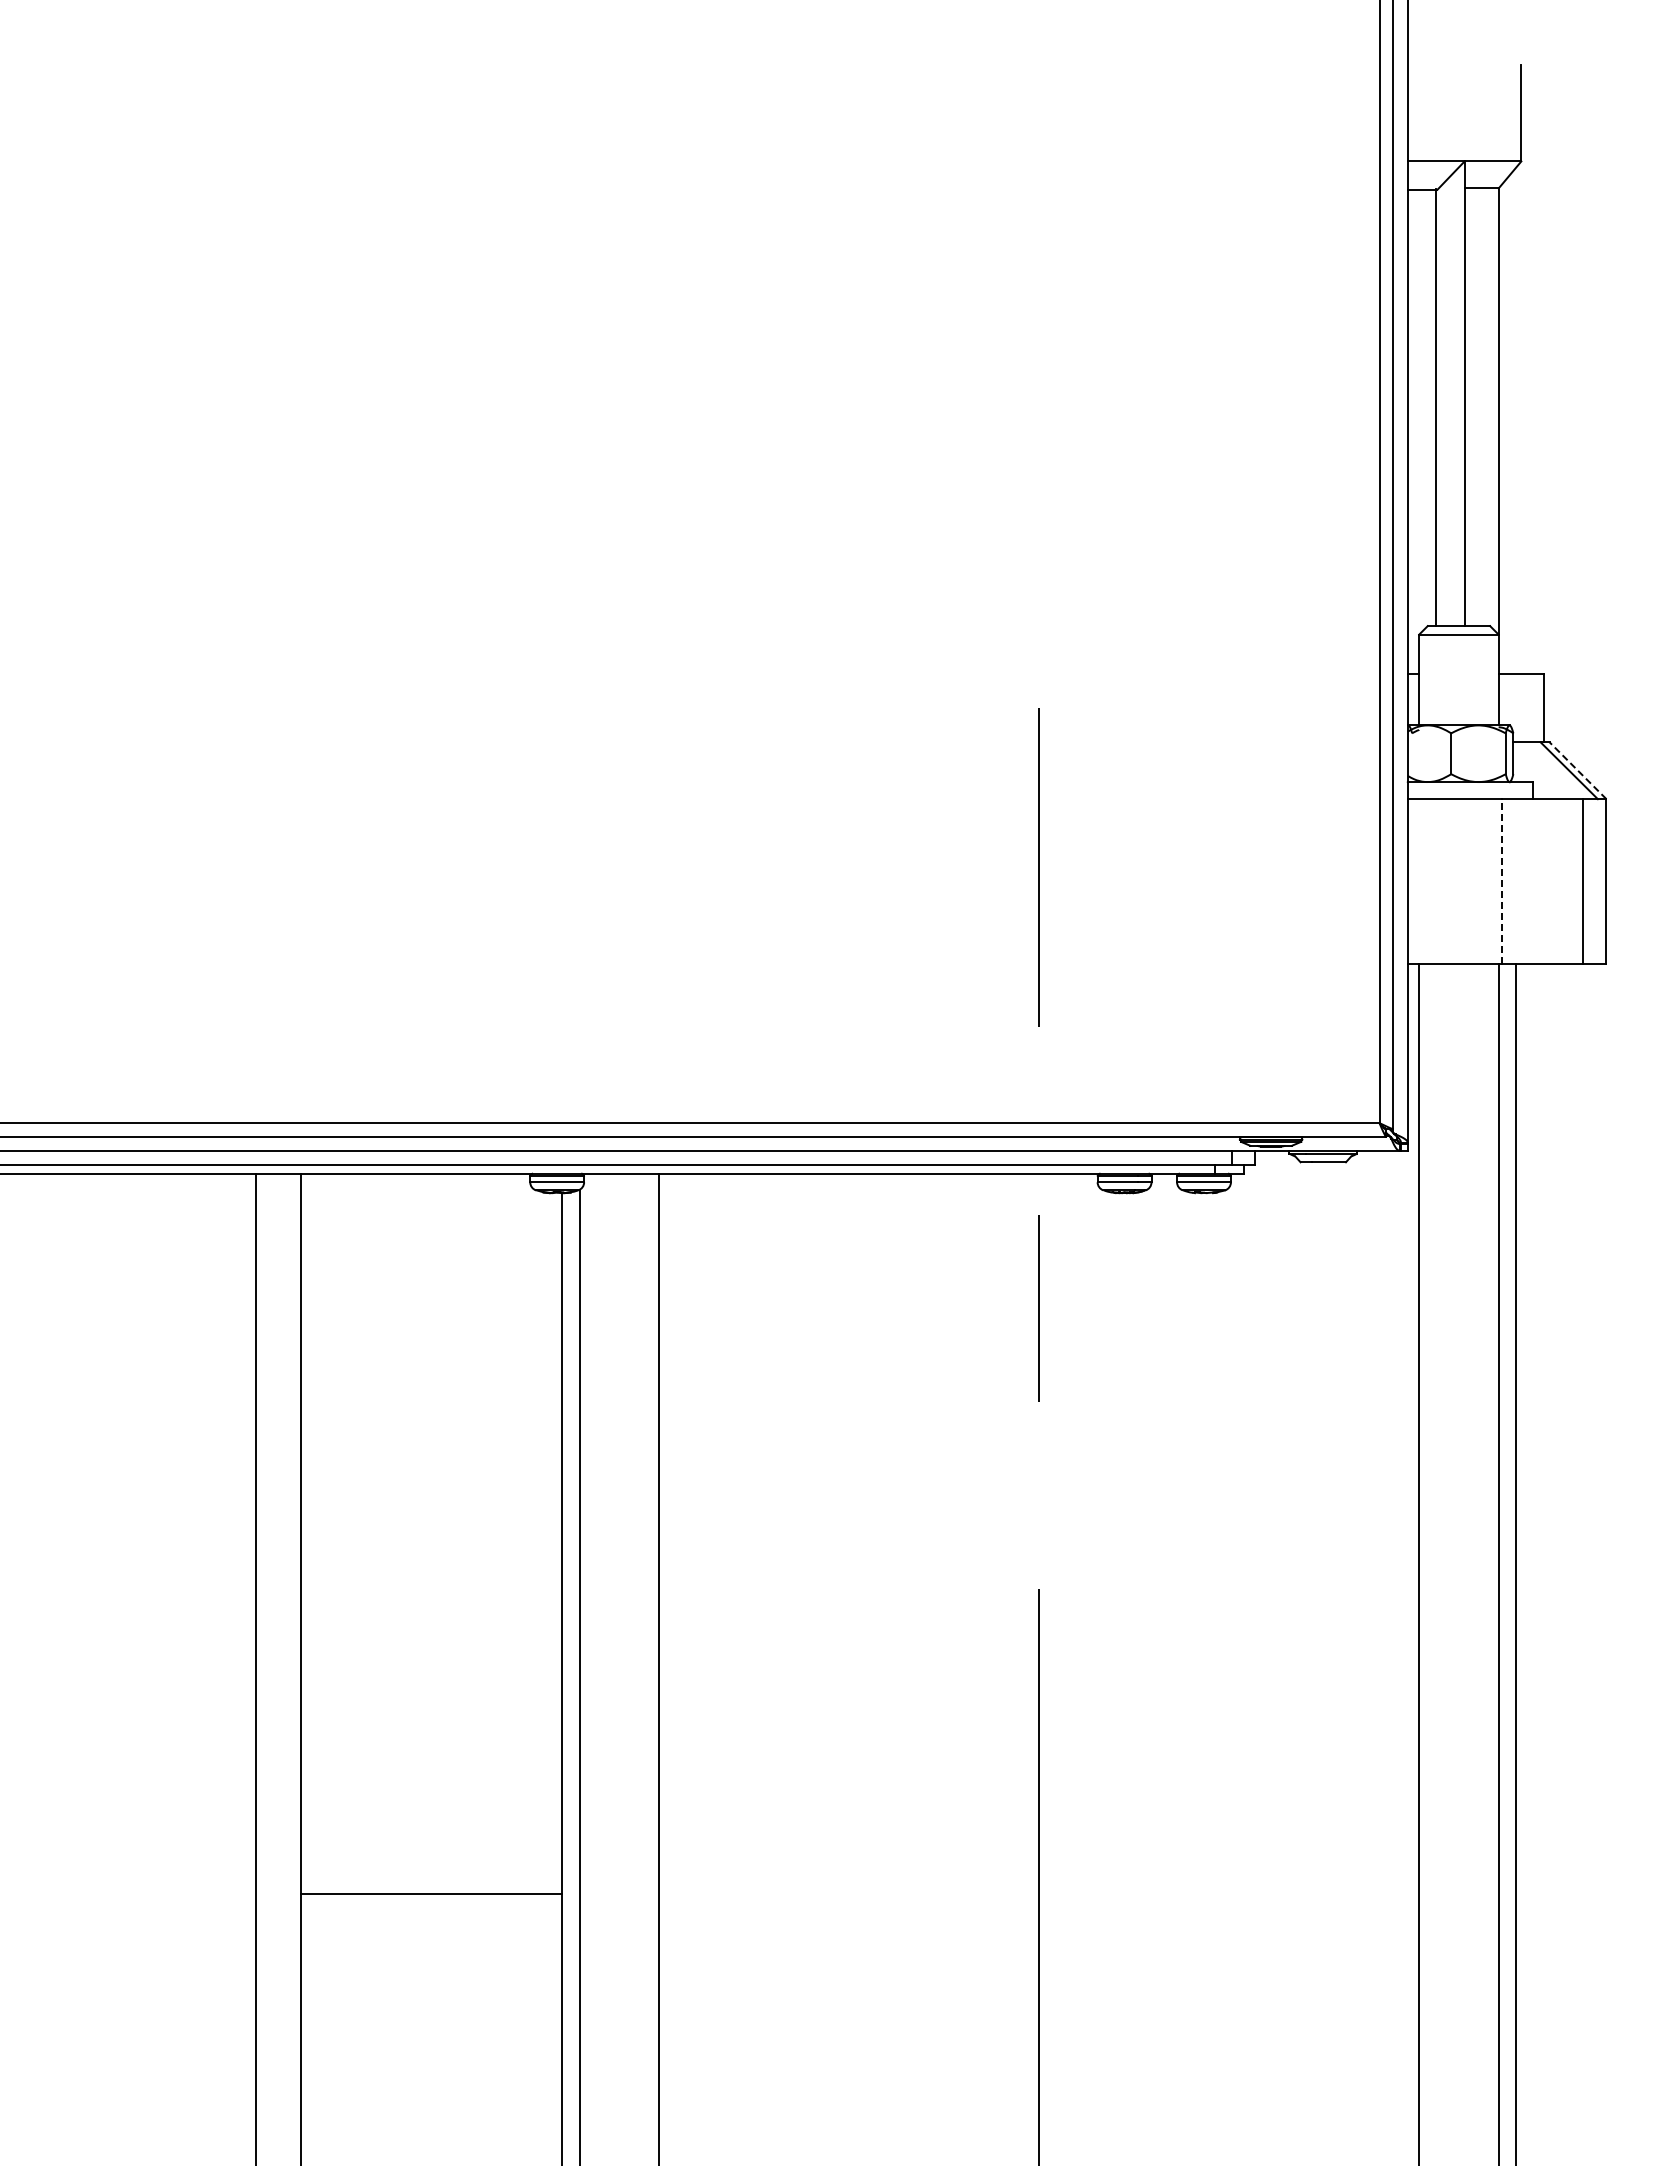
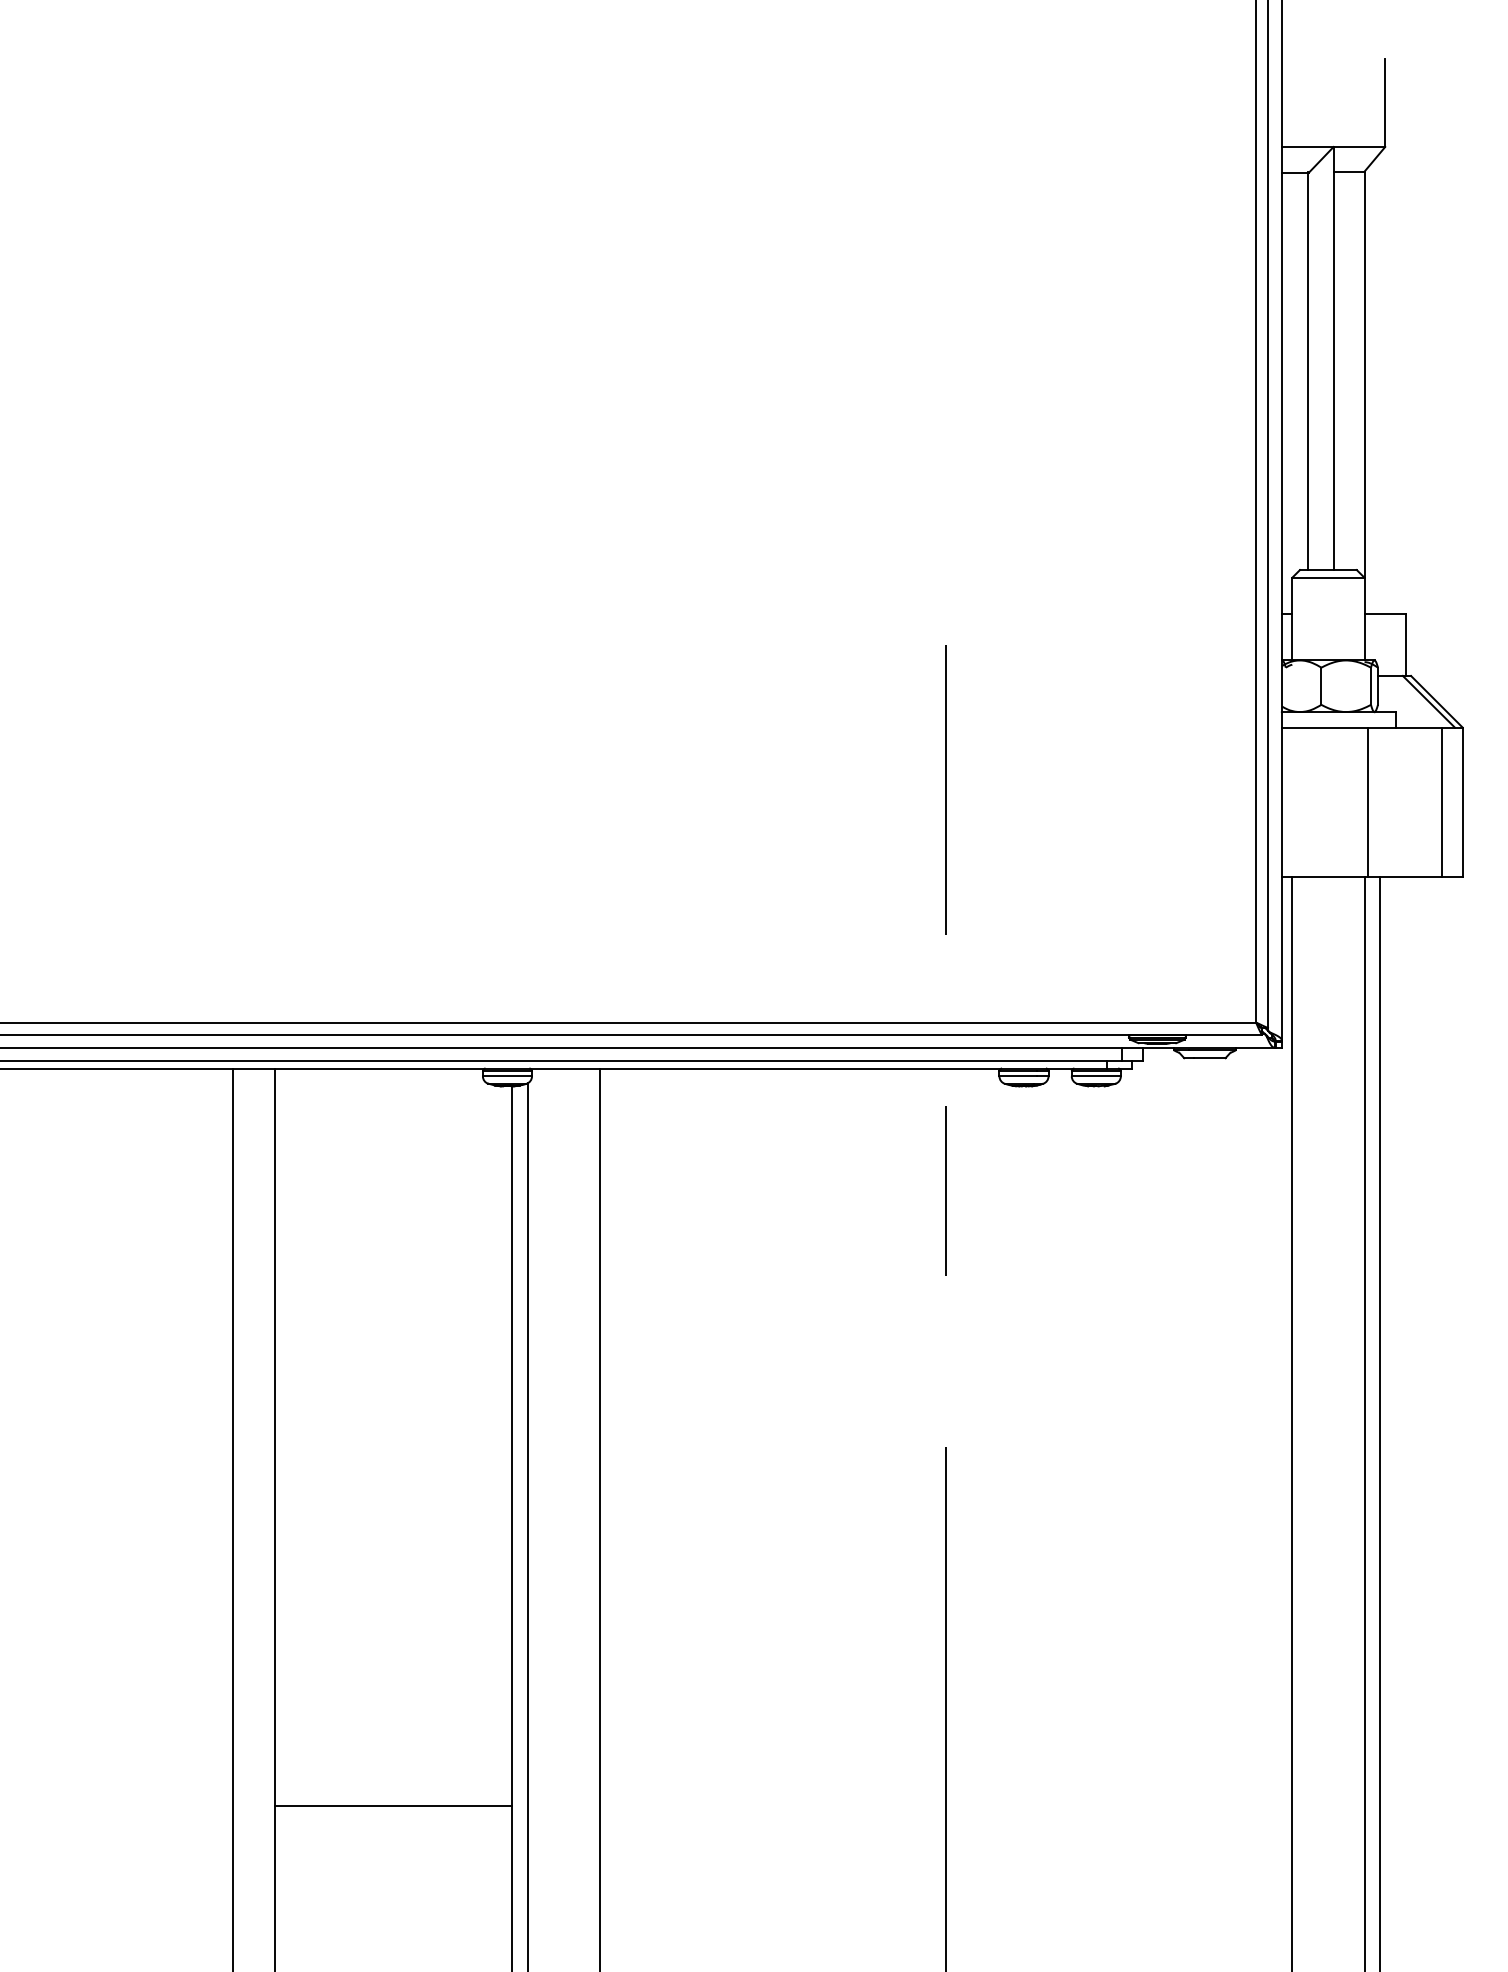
line: (1577, 770) -> (1436, 701), dashed -> solid
line: (1502, 880) -> (1368, 801), dashed -> solid
line: (431, 1893) -> (393, 1805), moved

